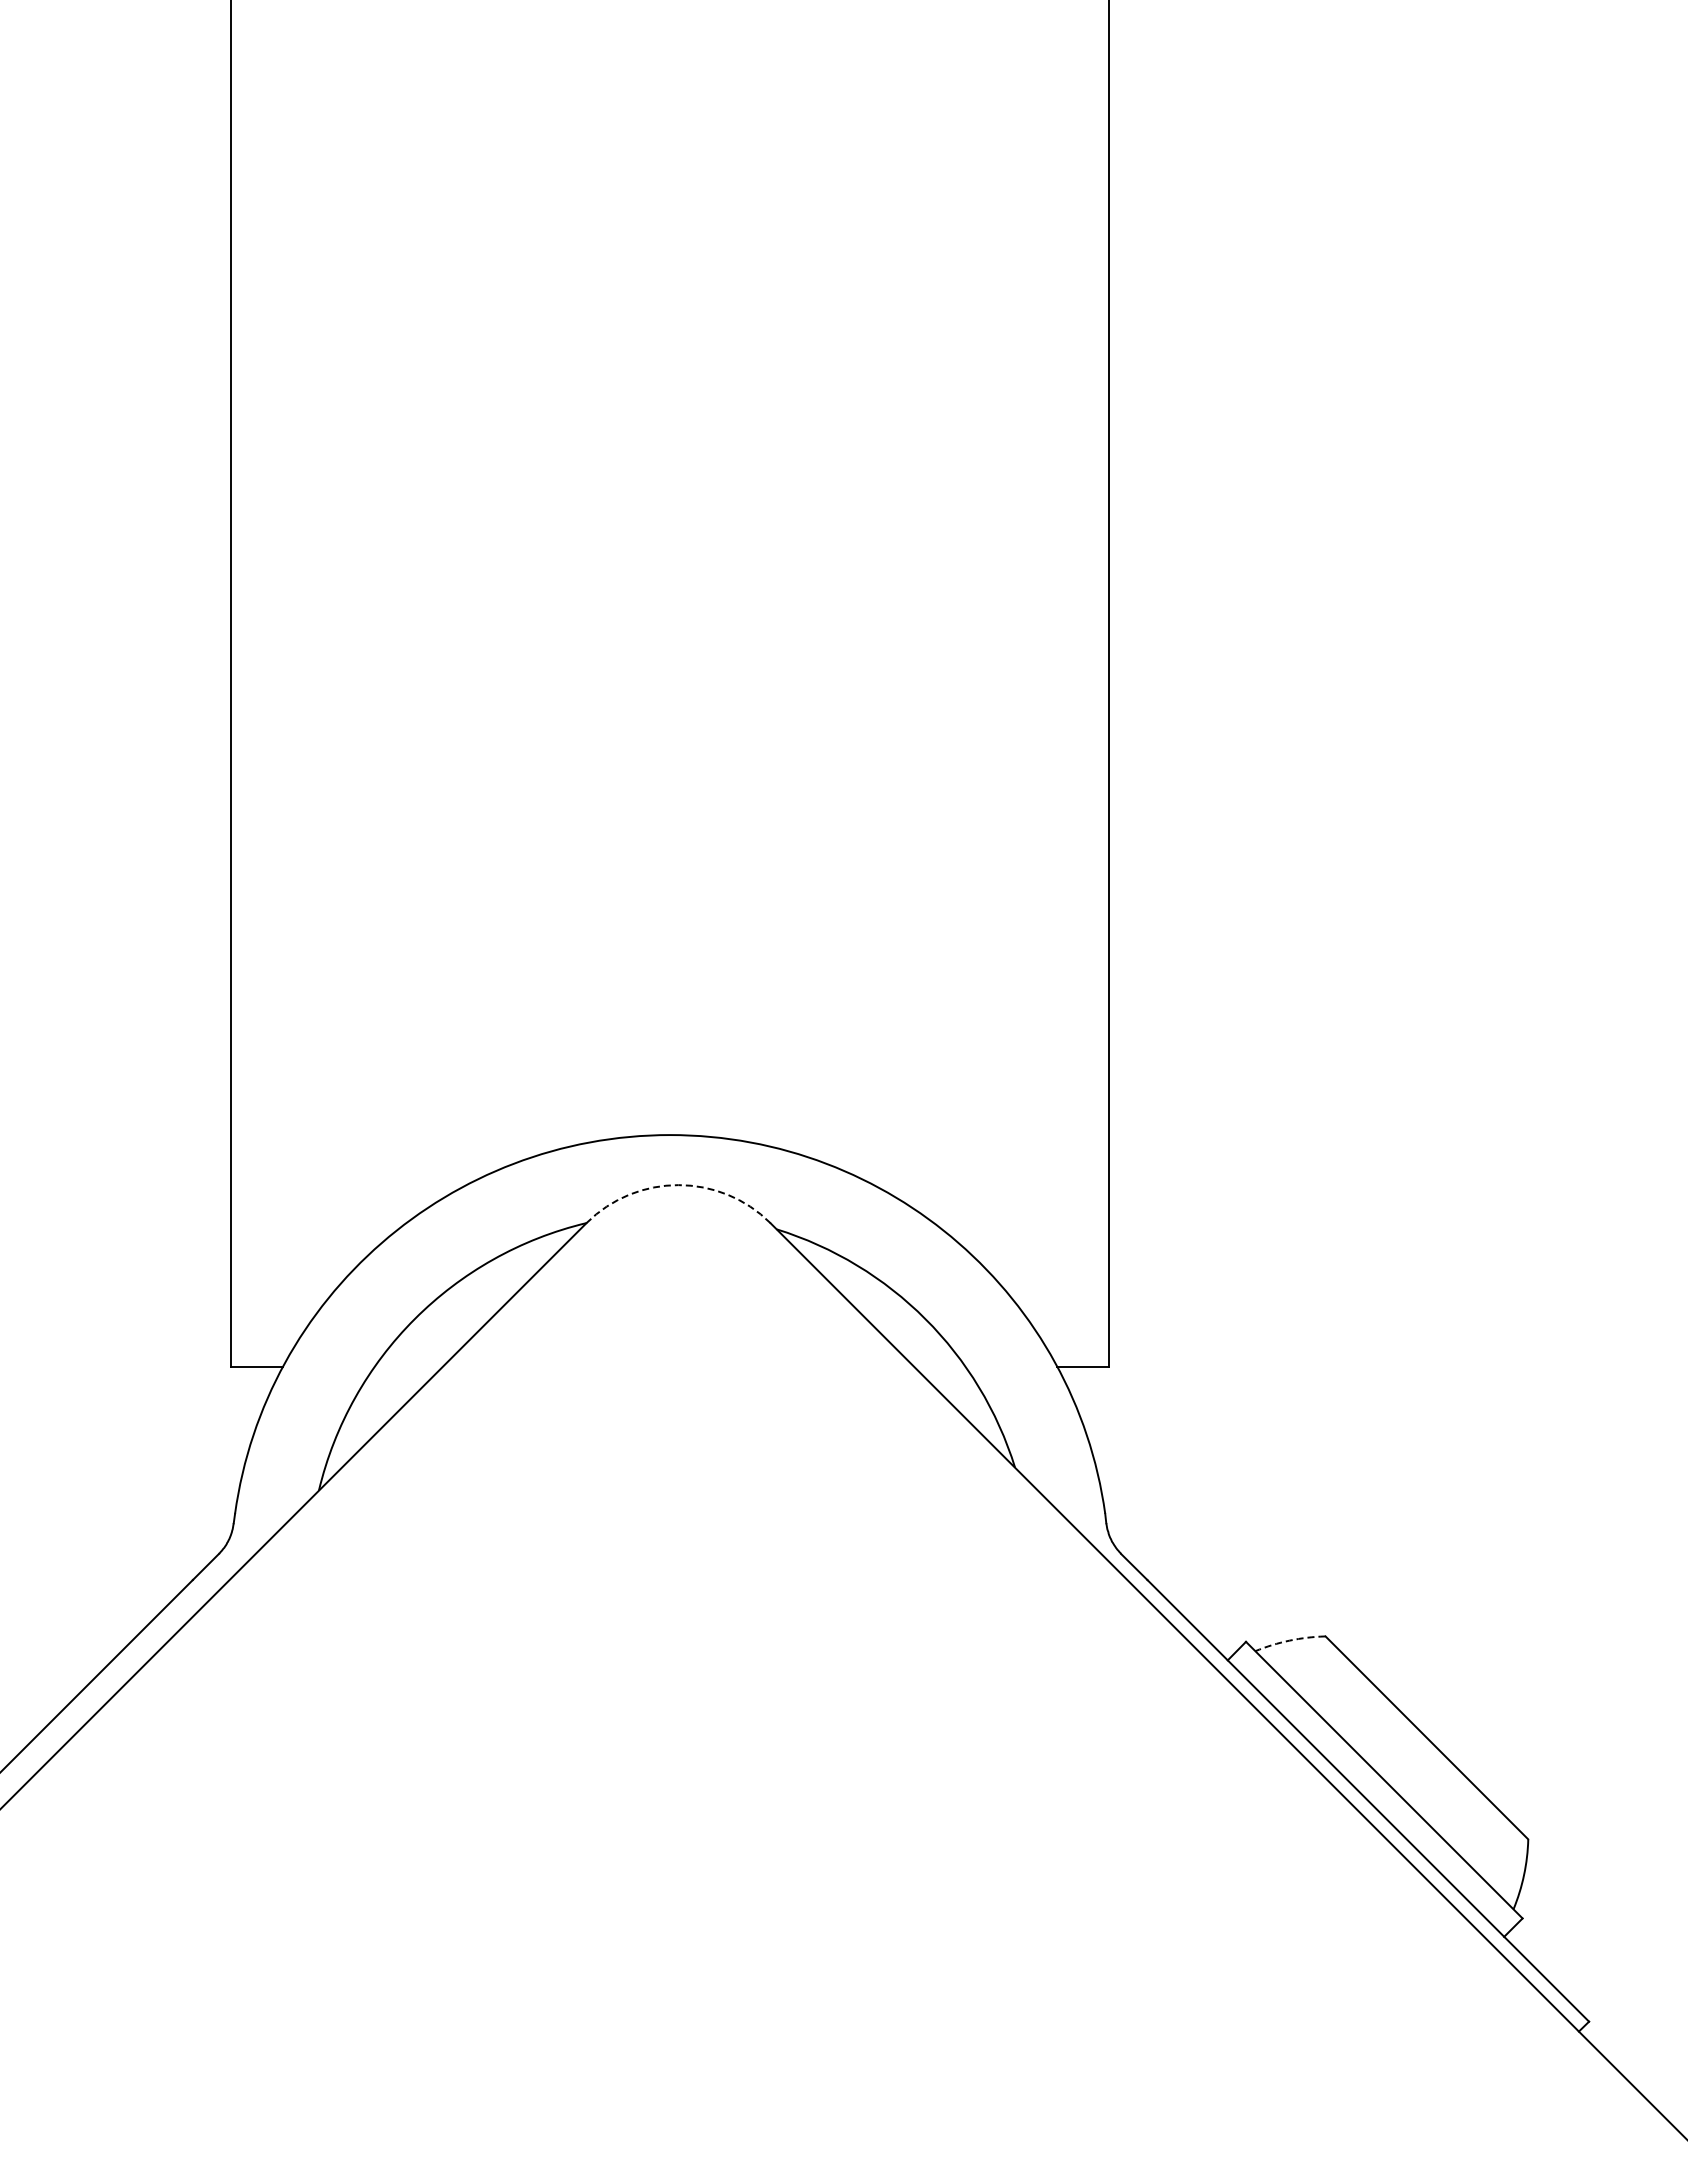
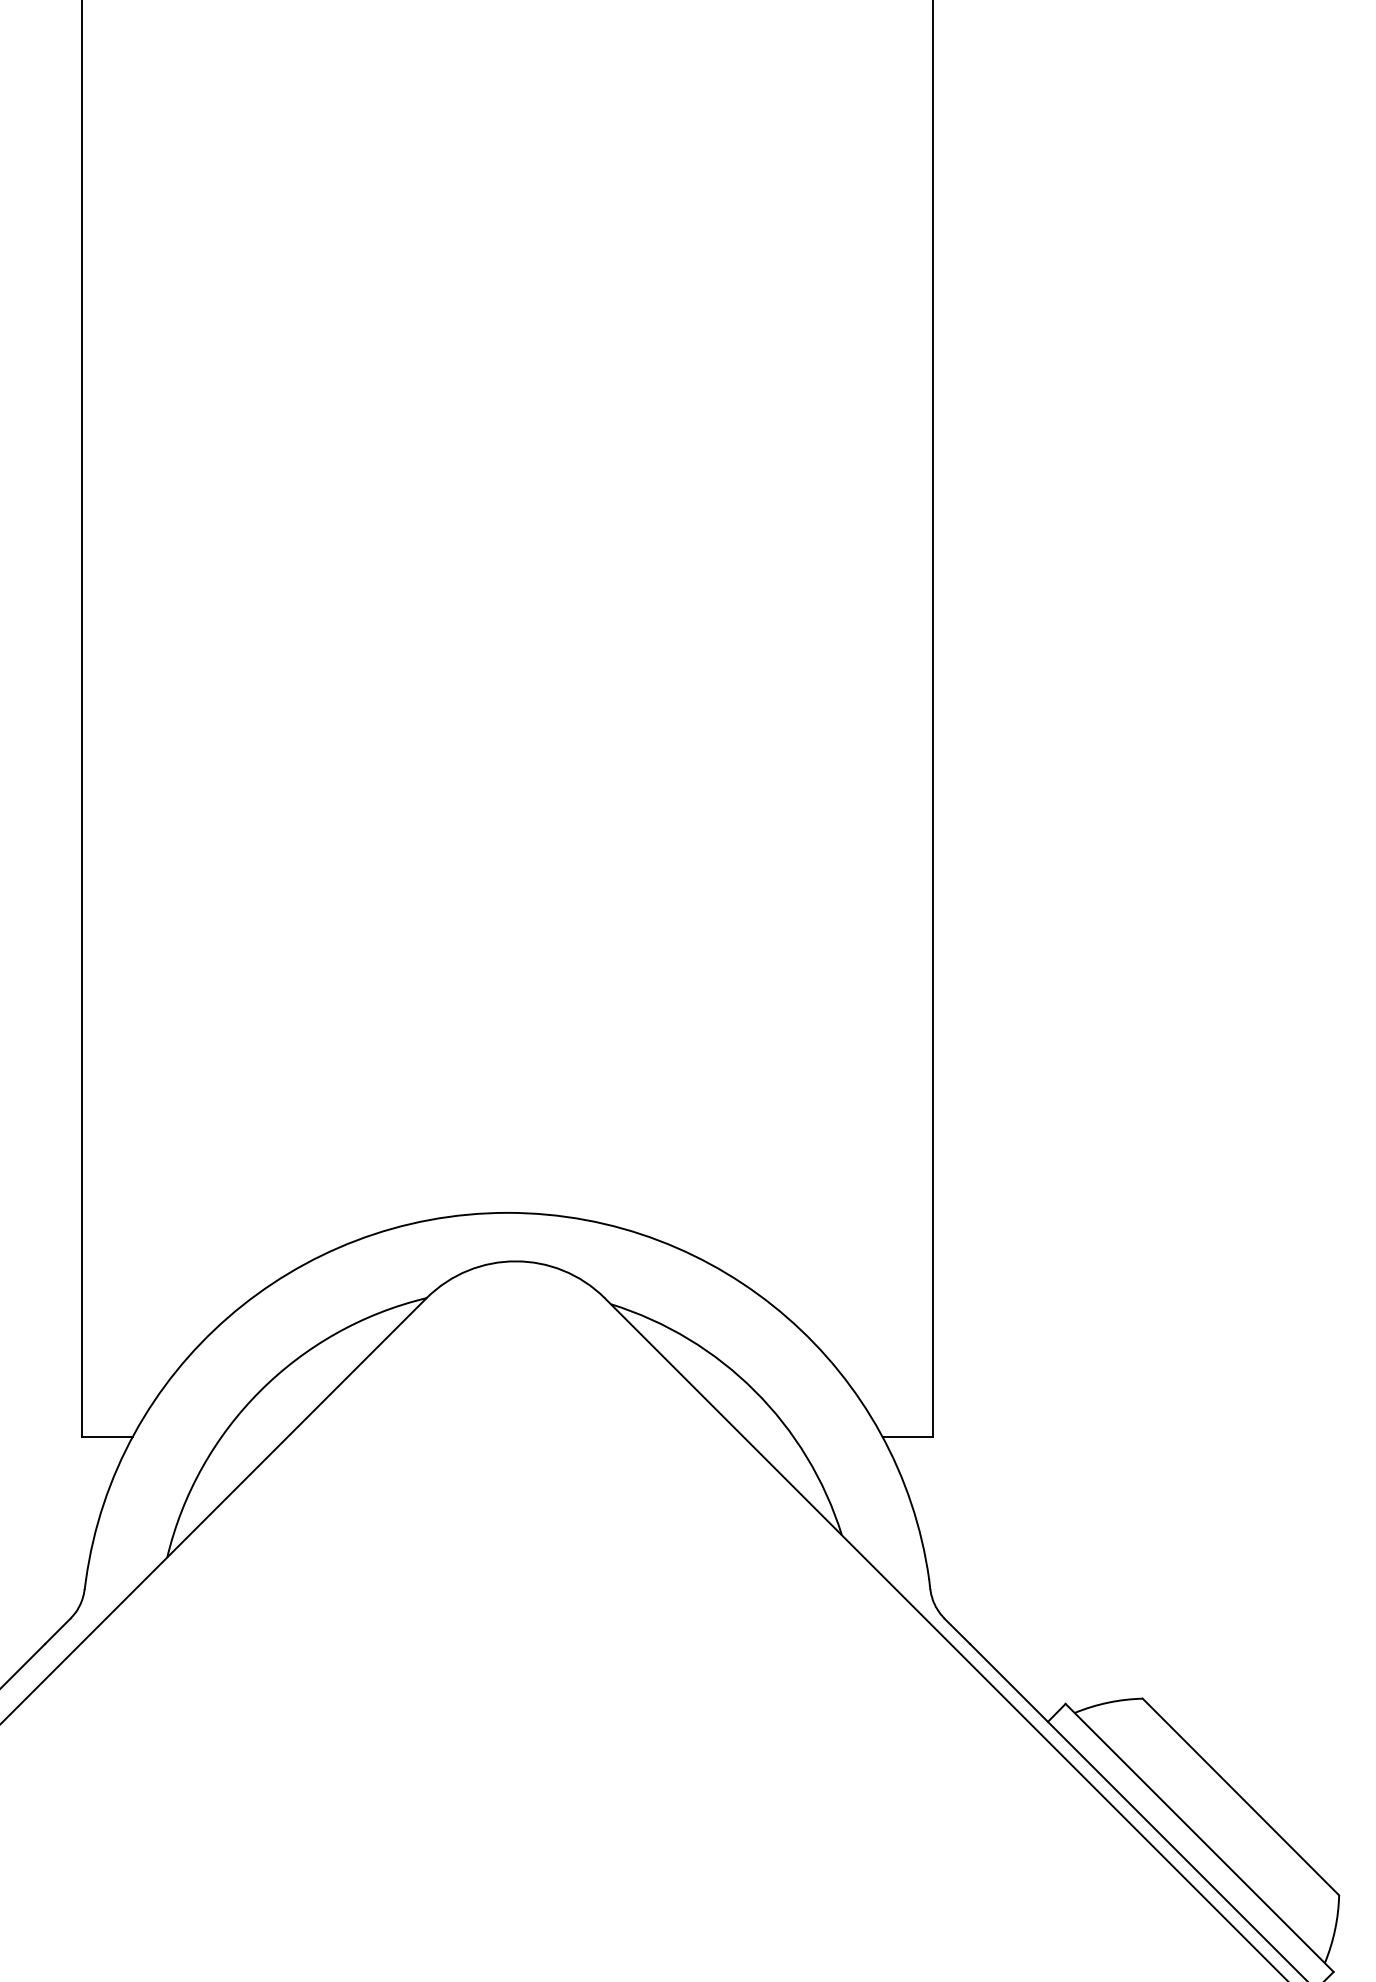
arc: (678, 1185) -> (515, 1261), dashed -> solid
arc: (1289, 1640) -> (1107, 1702), dashed -> solid

